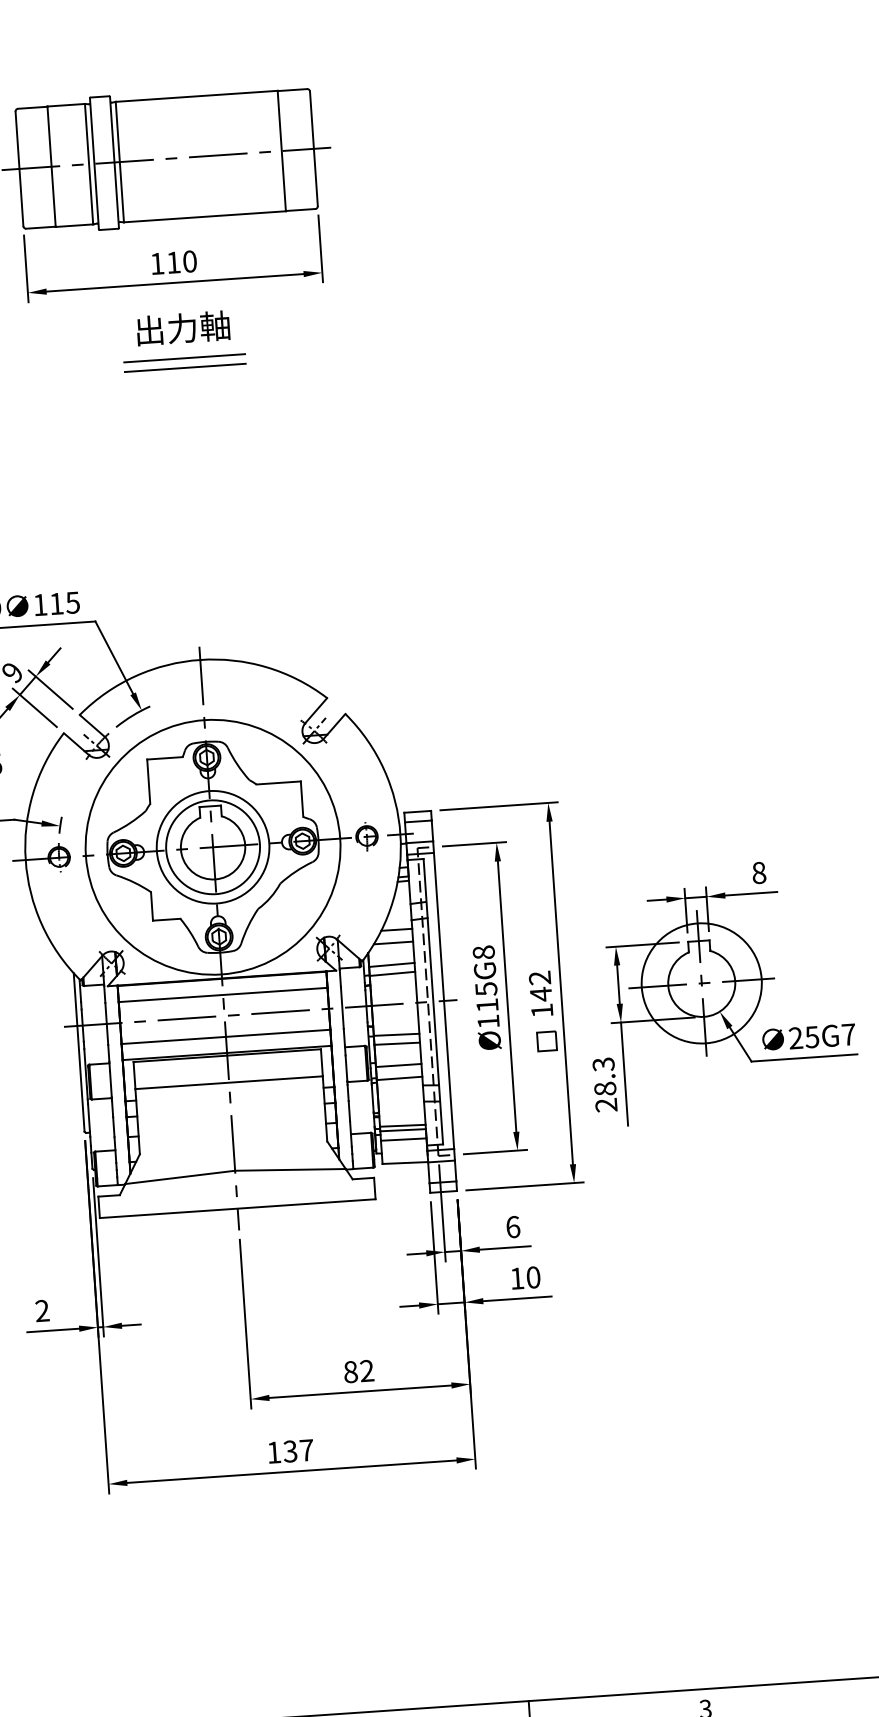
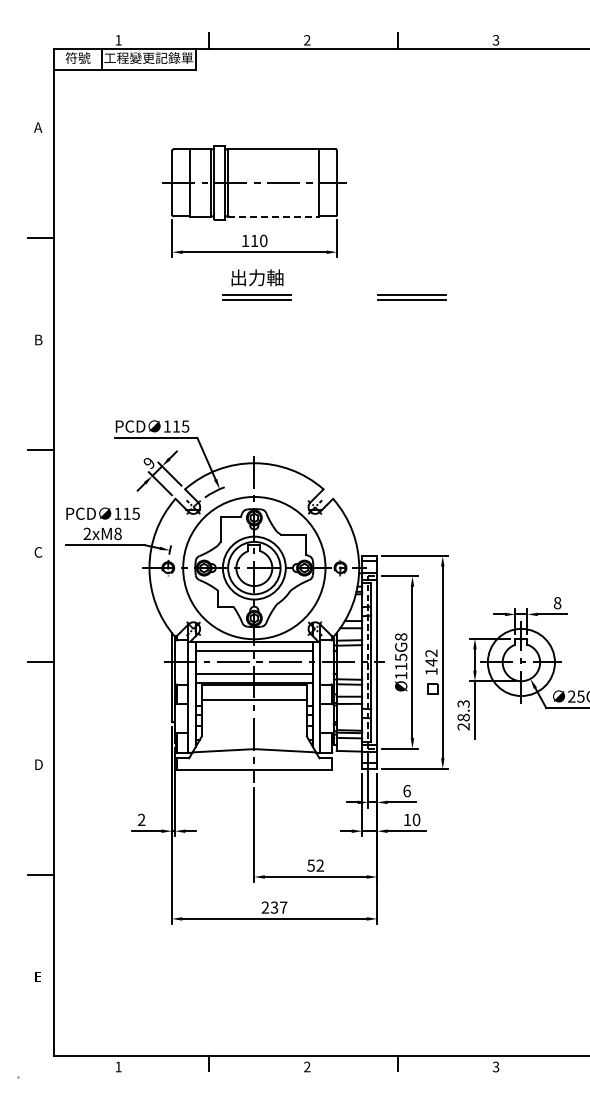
line: (206, 216) -> (274, 216), solid -> dashed
part: (460, 344) -> (411, 297), added
text: (349, 1371) -> (310, 865), 82 -> 52
text: (274, 1452) -> (265, 907), 137 -> 237

